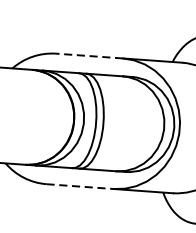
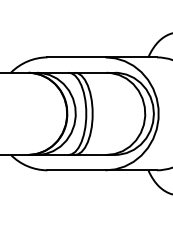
line: (89, 56) -> (76, 57), dashed -> solid
line: (80, 186) -> (76, 170), dashed -> solid

